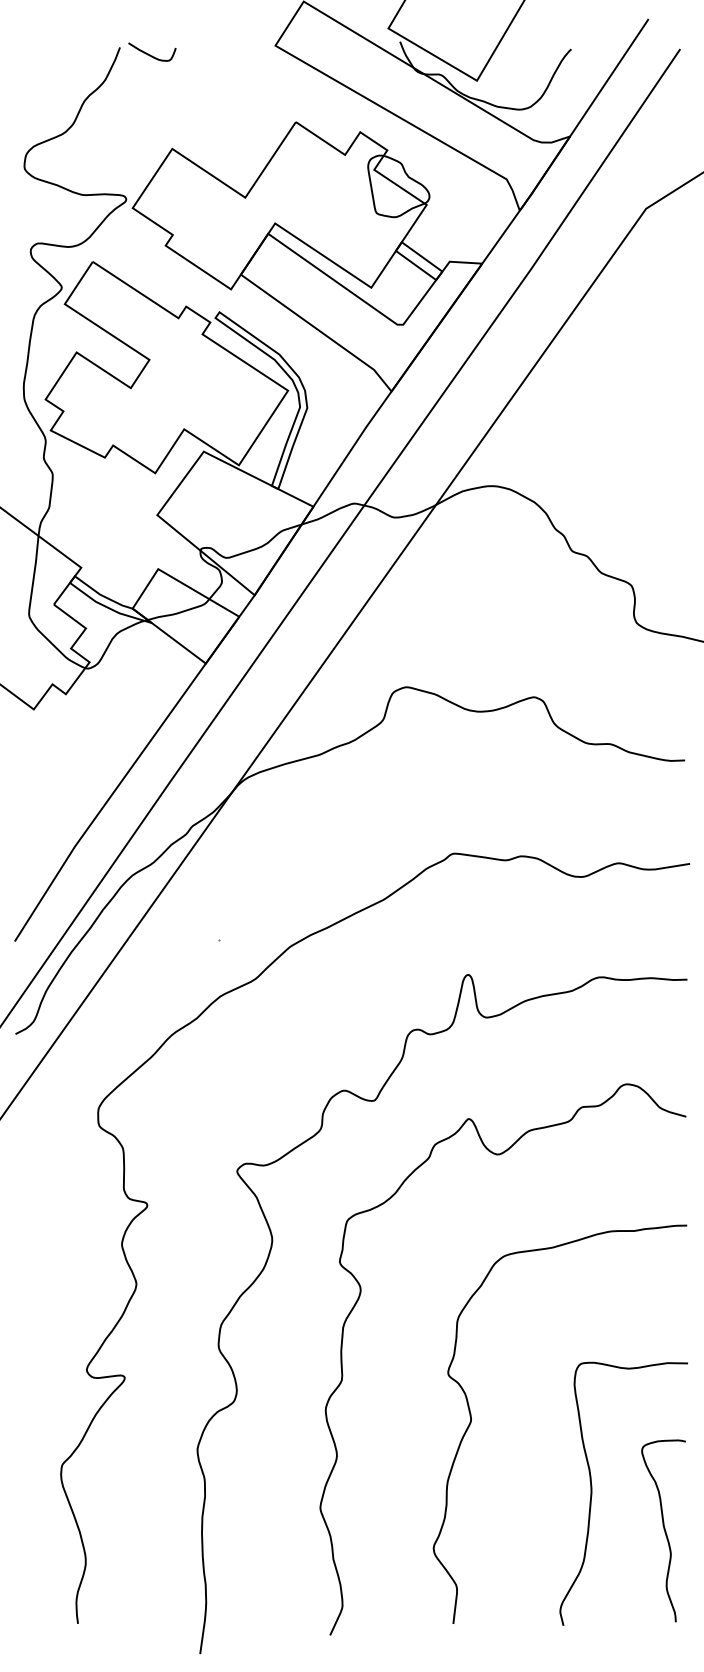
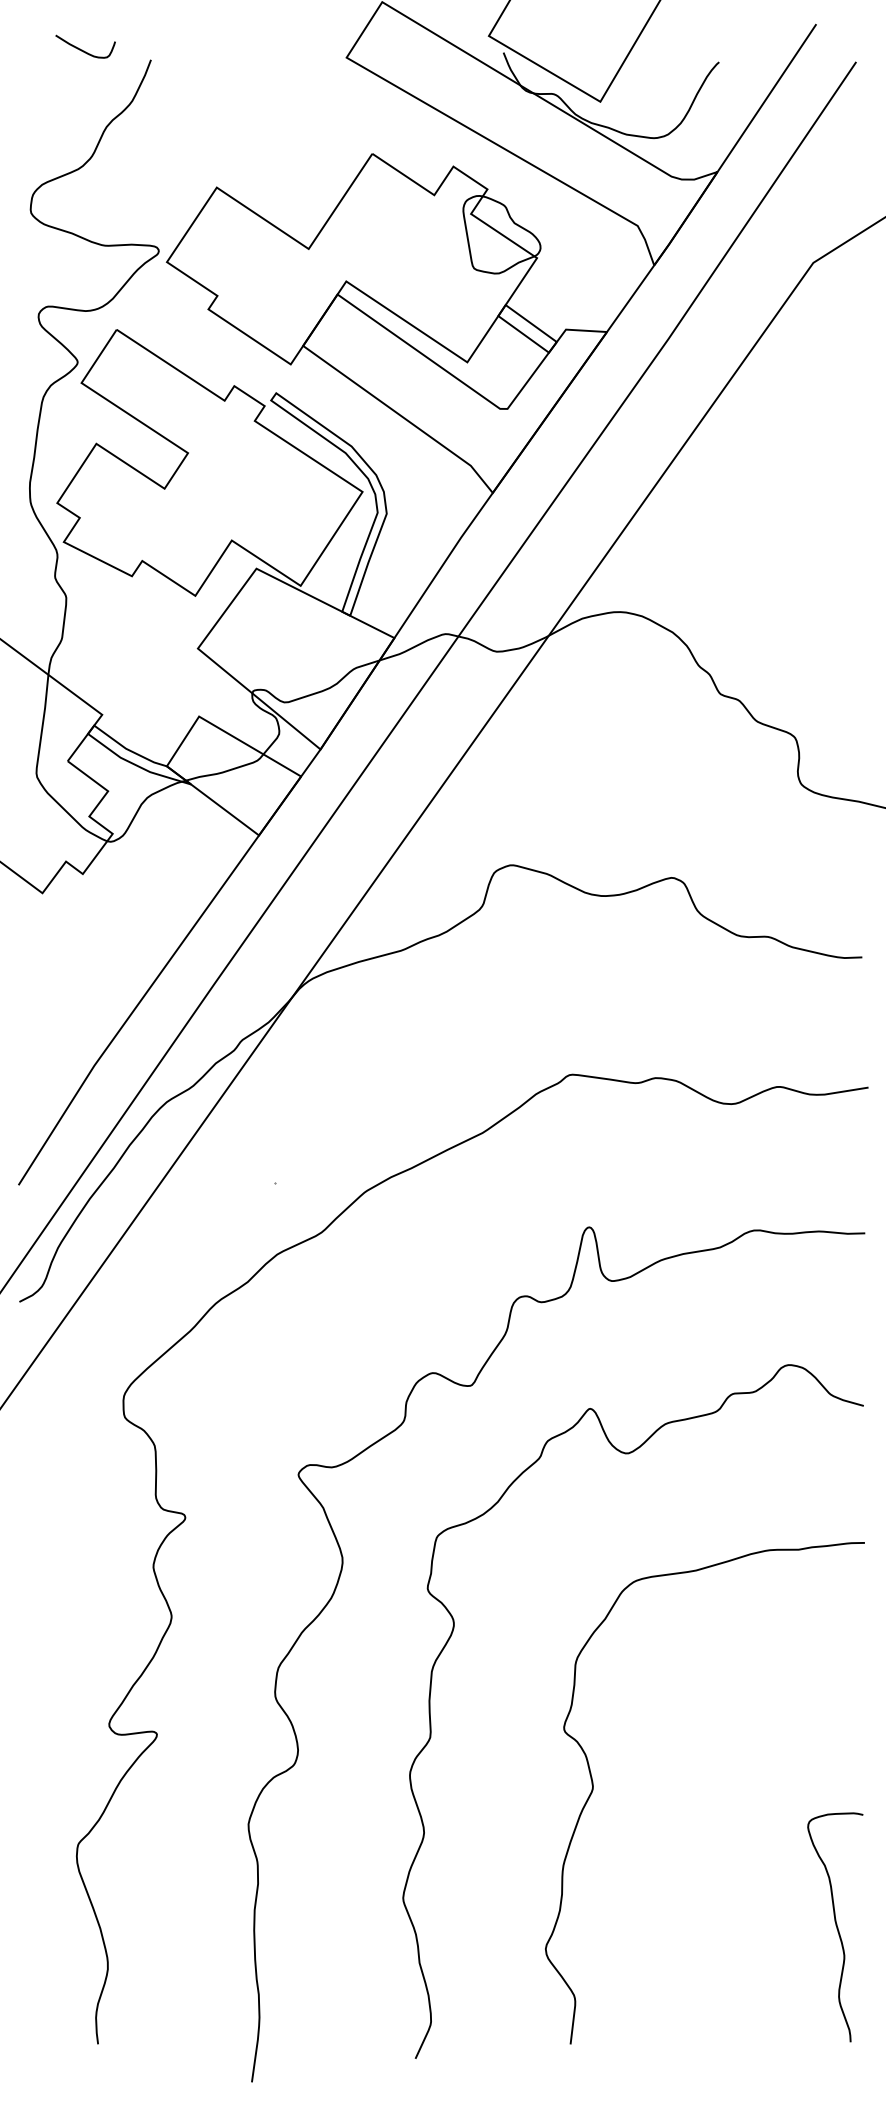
curve: (151, 55) -> (84, 50), moved
curve: (592, 1493) -> (745, 1880), removed

